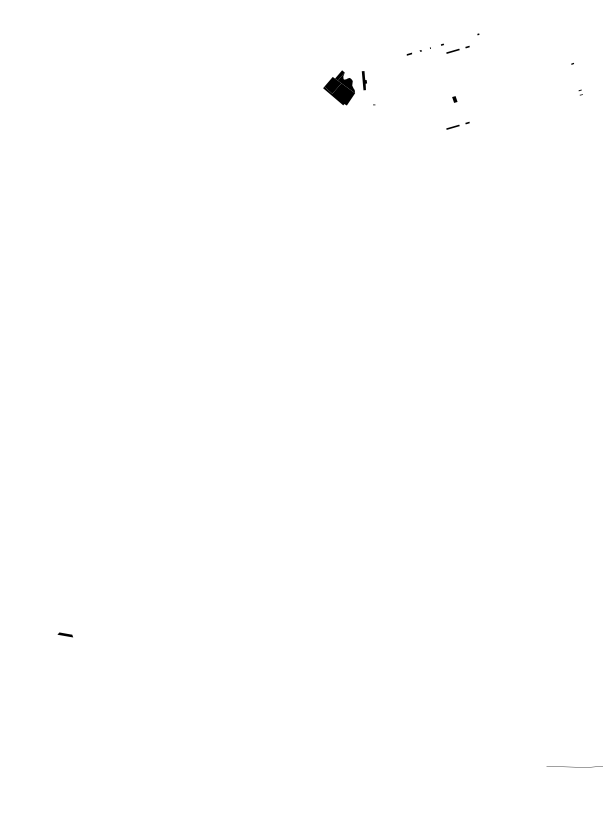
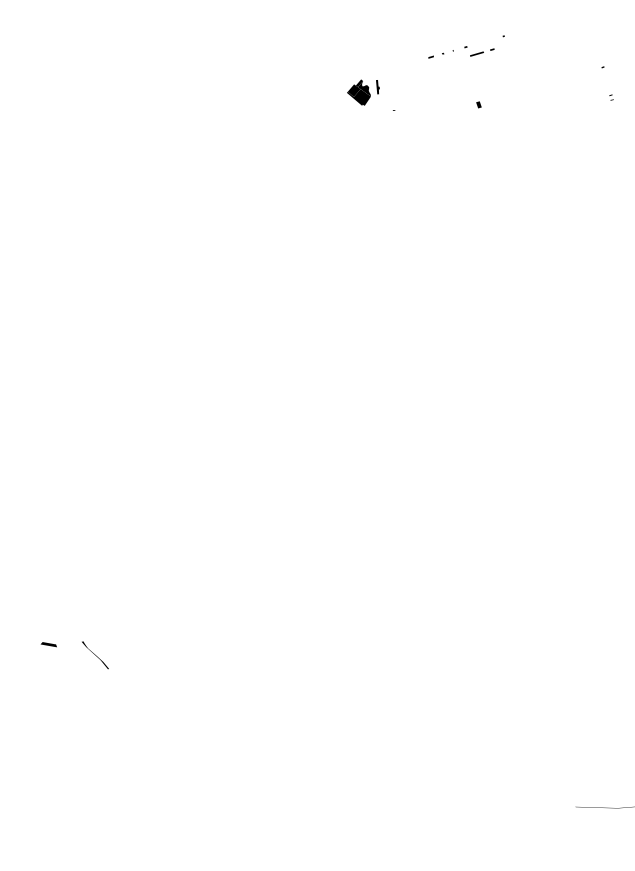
part: (345, 87) -> (363, 92), size x0.71
part: (458, 125) -> (482, 132), removed
fill: (90, 622) -> (95, 655), added
part: (65, 634) -> (48, 644), moved

